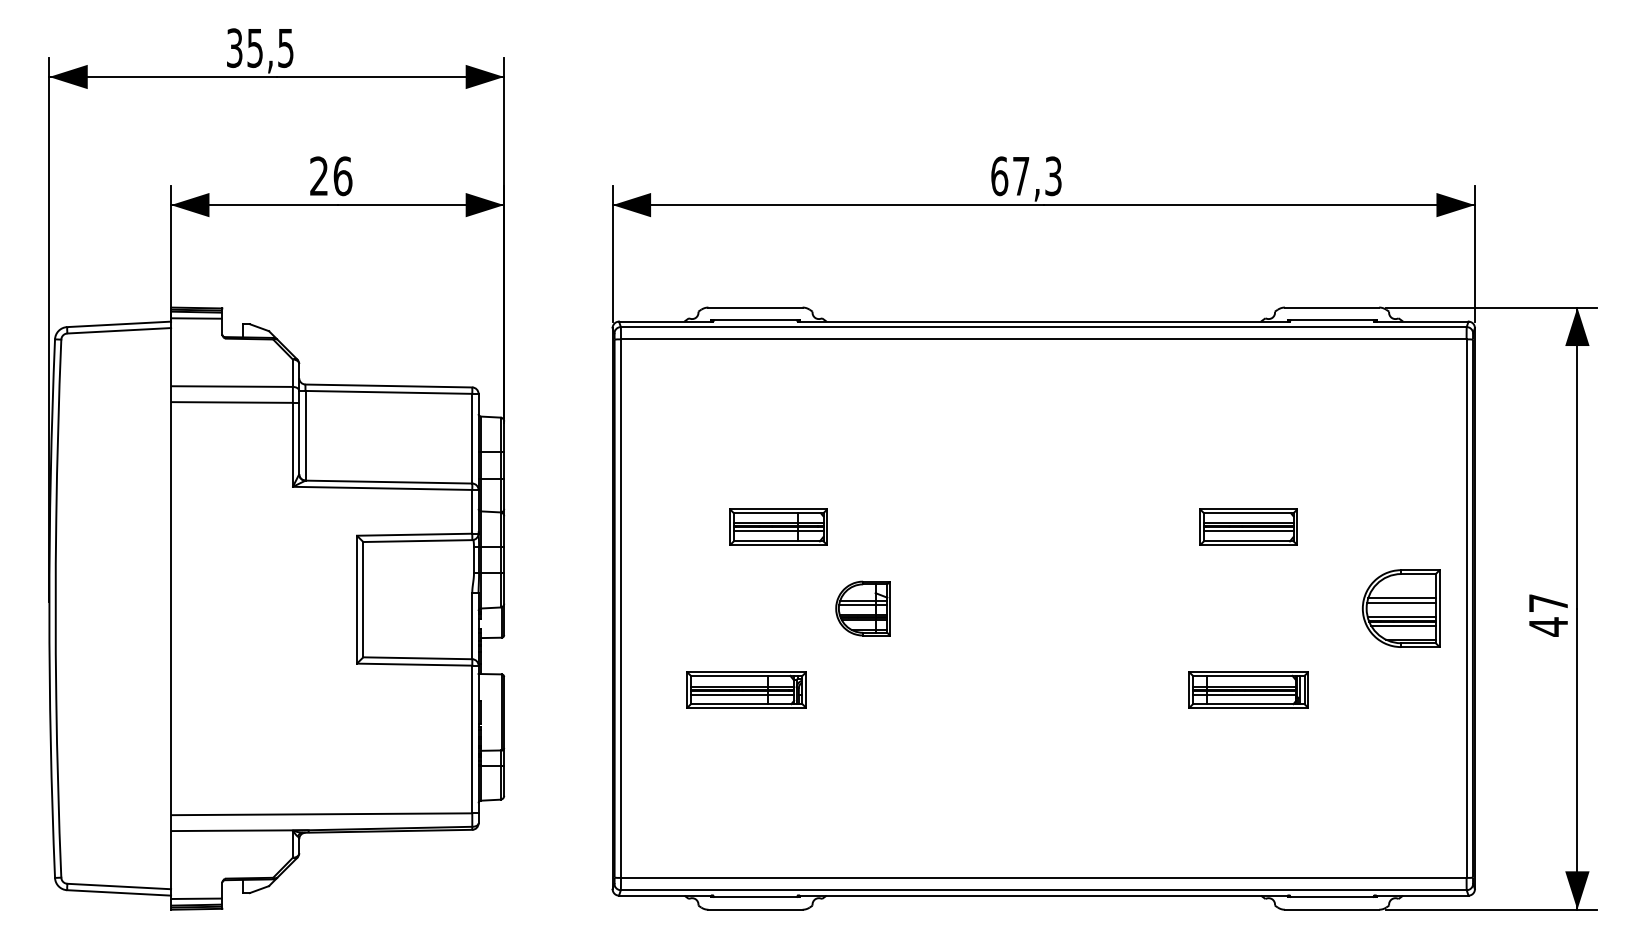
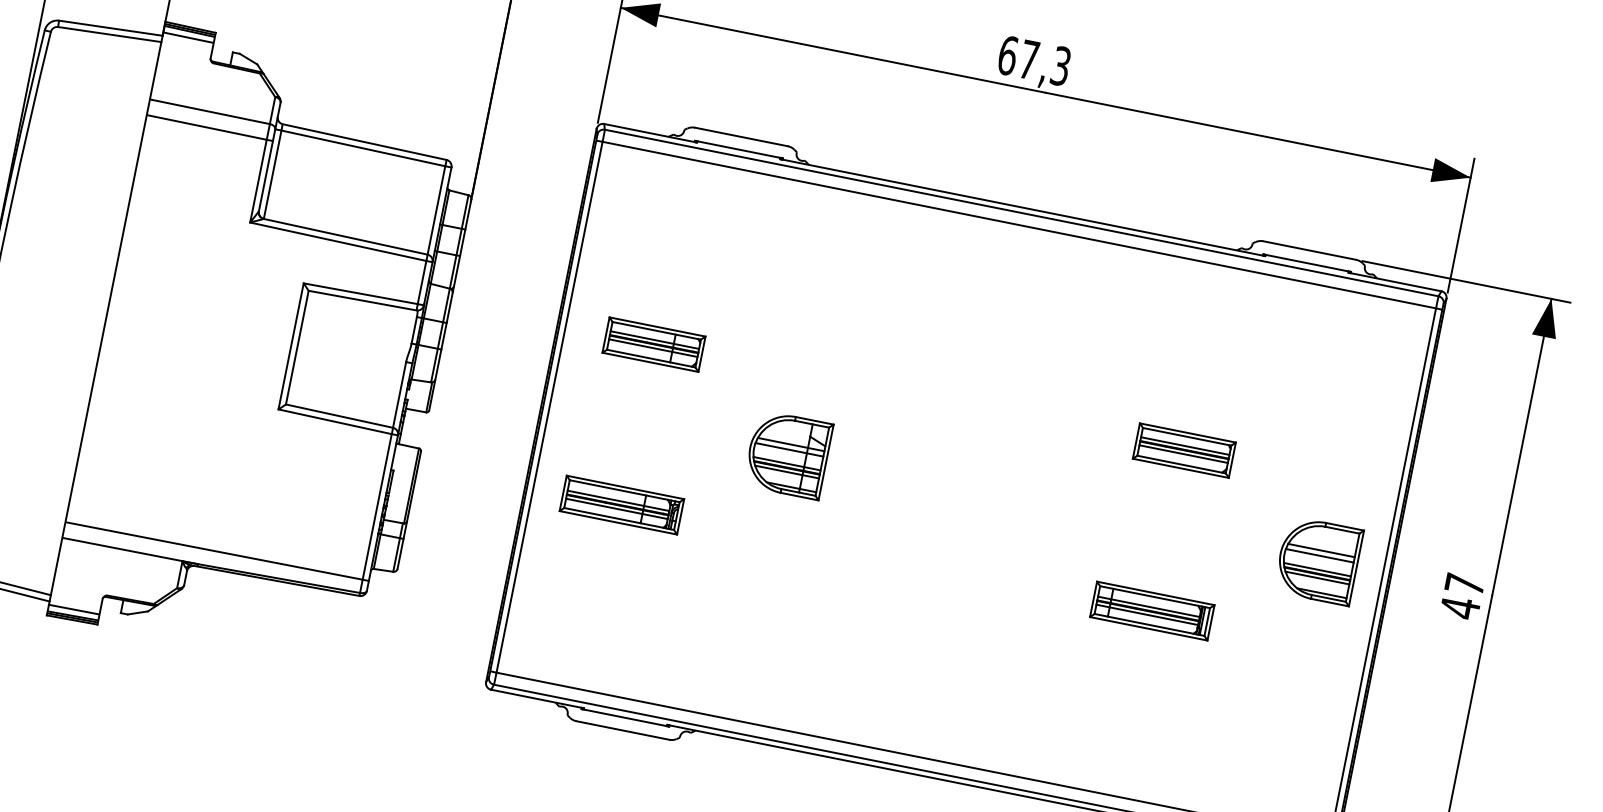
part: (778, 526) -> (653, 343), moved
part: (862, 608) -> (787, 454), size x1.43
part: (746, 689) -> (621, 504), moved

